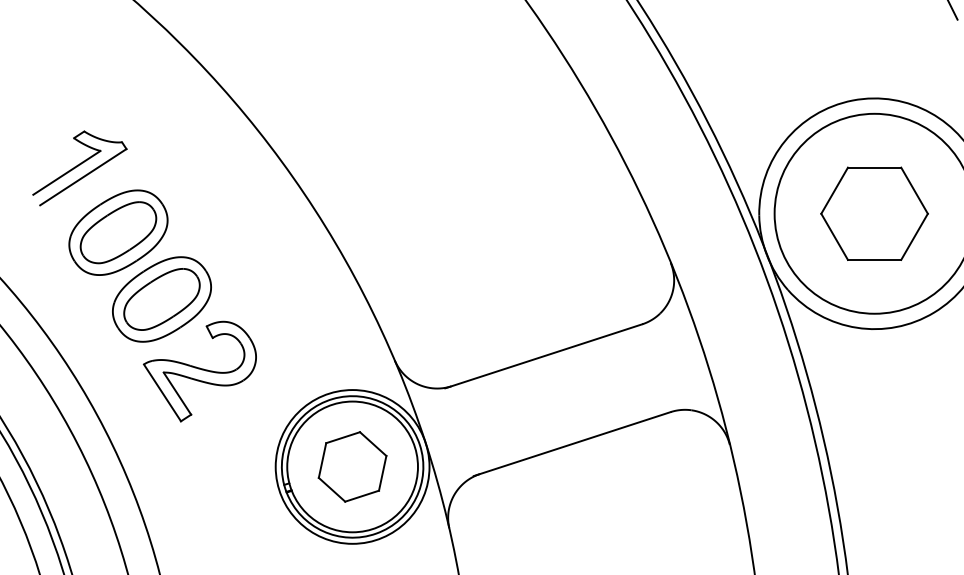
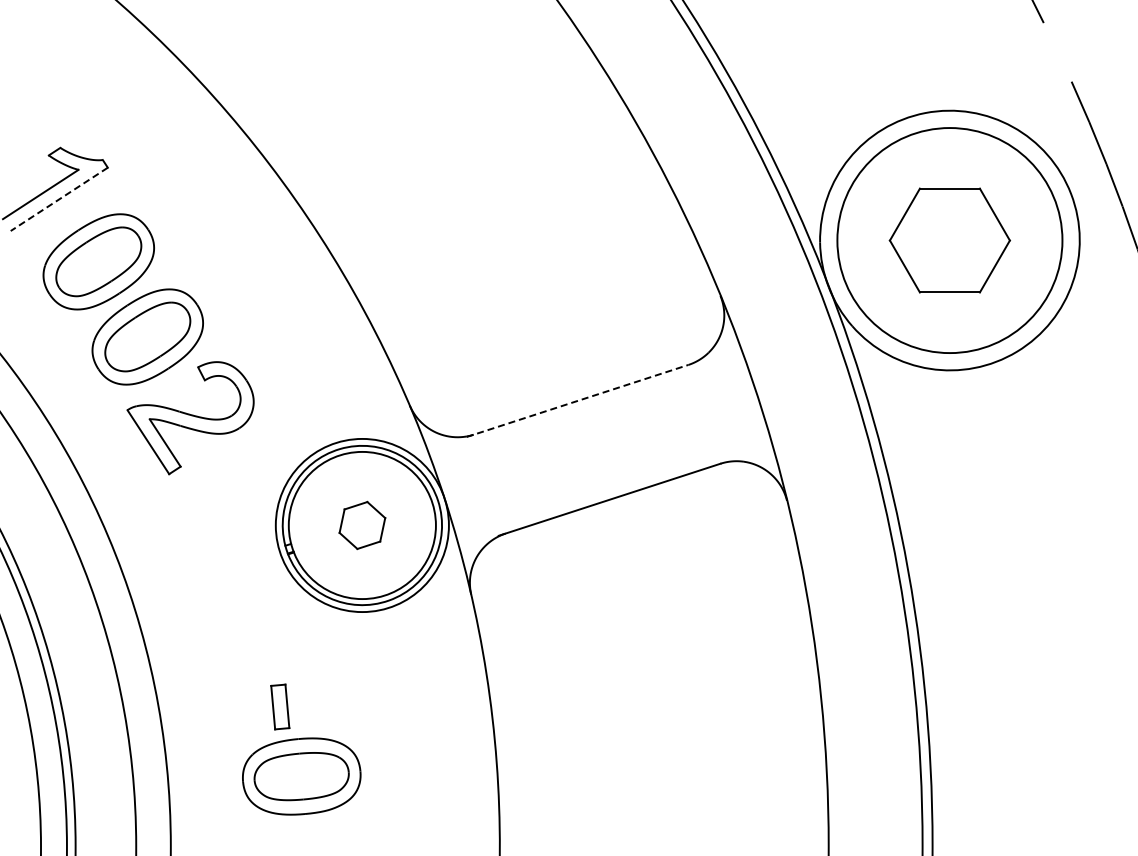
line: (83, 177) -> (59, 199), solid -> dashed
line: (543, 355) -> (577, 400), solid -> dashed
part: (352, 466) -> (362, 525), size x0.6

